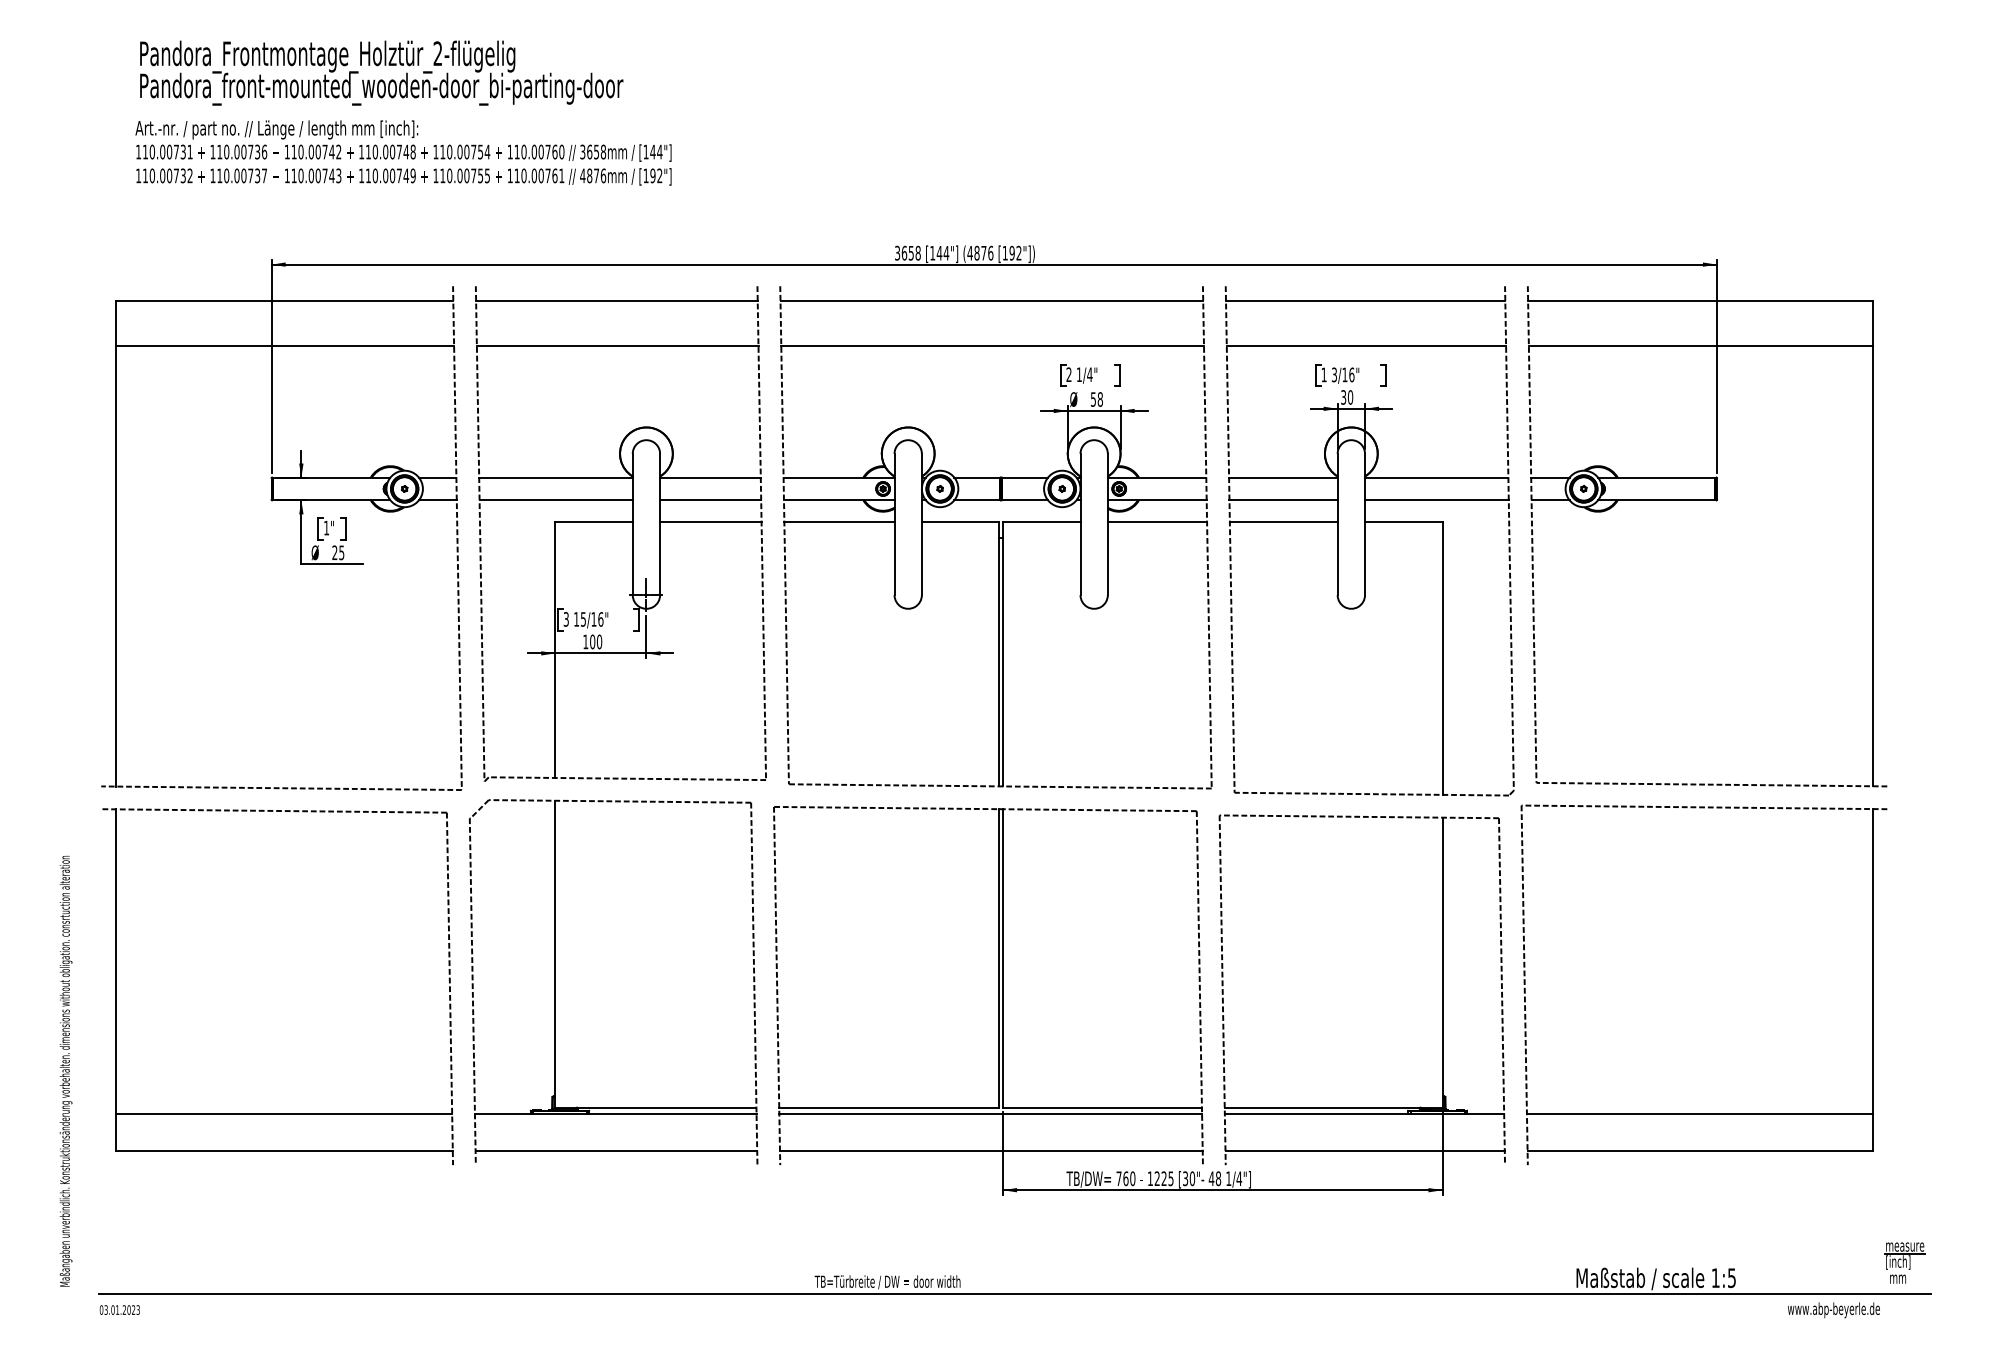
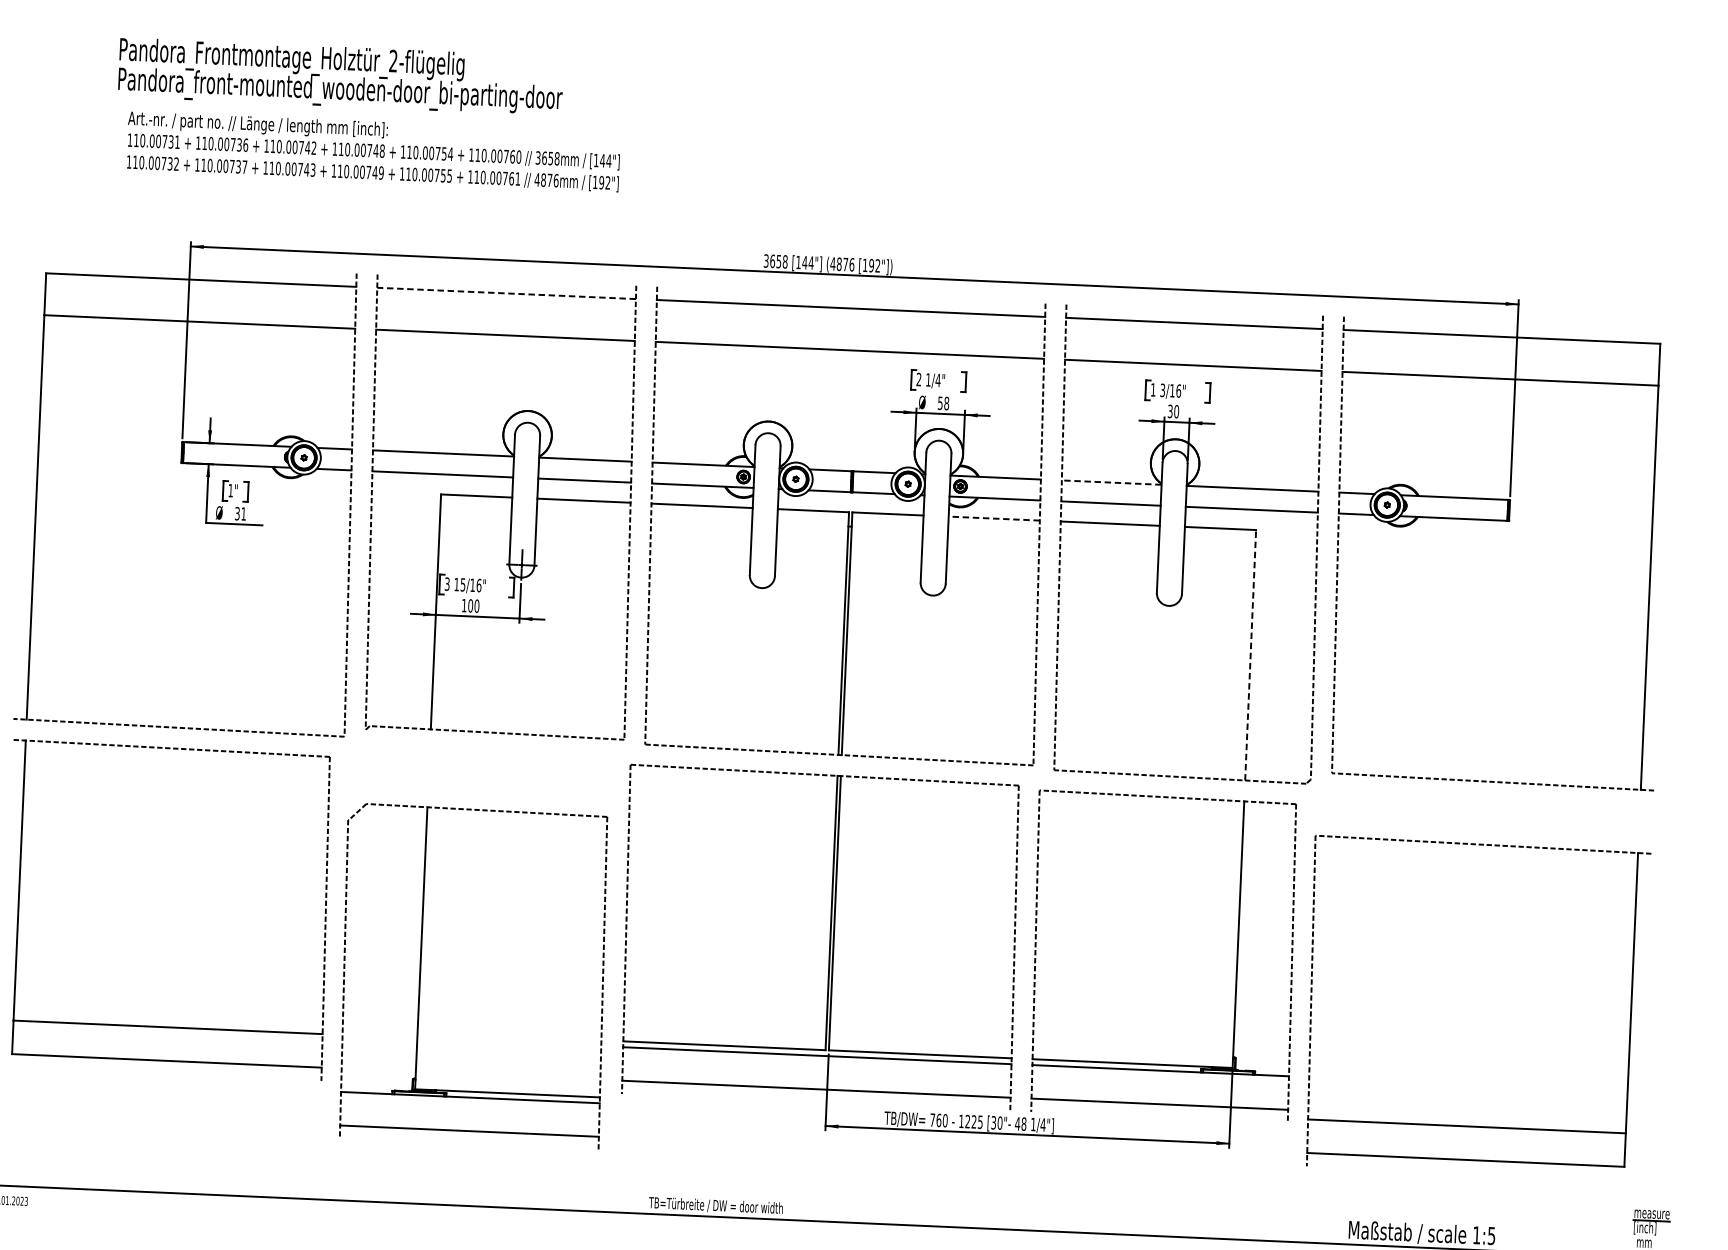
text: (381, 72) -> (340, 76), moved
text: (403, 152) -> (373, 151), moved
line: (616, 300) -> (506, 293), solid -> dashed
line: (1282, 477) -> (1110, 482), solid -> dashed
line: (1157, 522) -> (994, 518), solid -> dashed
text: (338, 552) -> (240, 513), 25 -> 31
line: (1442, 658) -> (1250, 655), solid -> dashed
part: (555, 981) -> (420, 973), moved
part: (1703, 1113) -> (1470, 1125), moved

